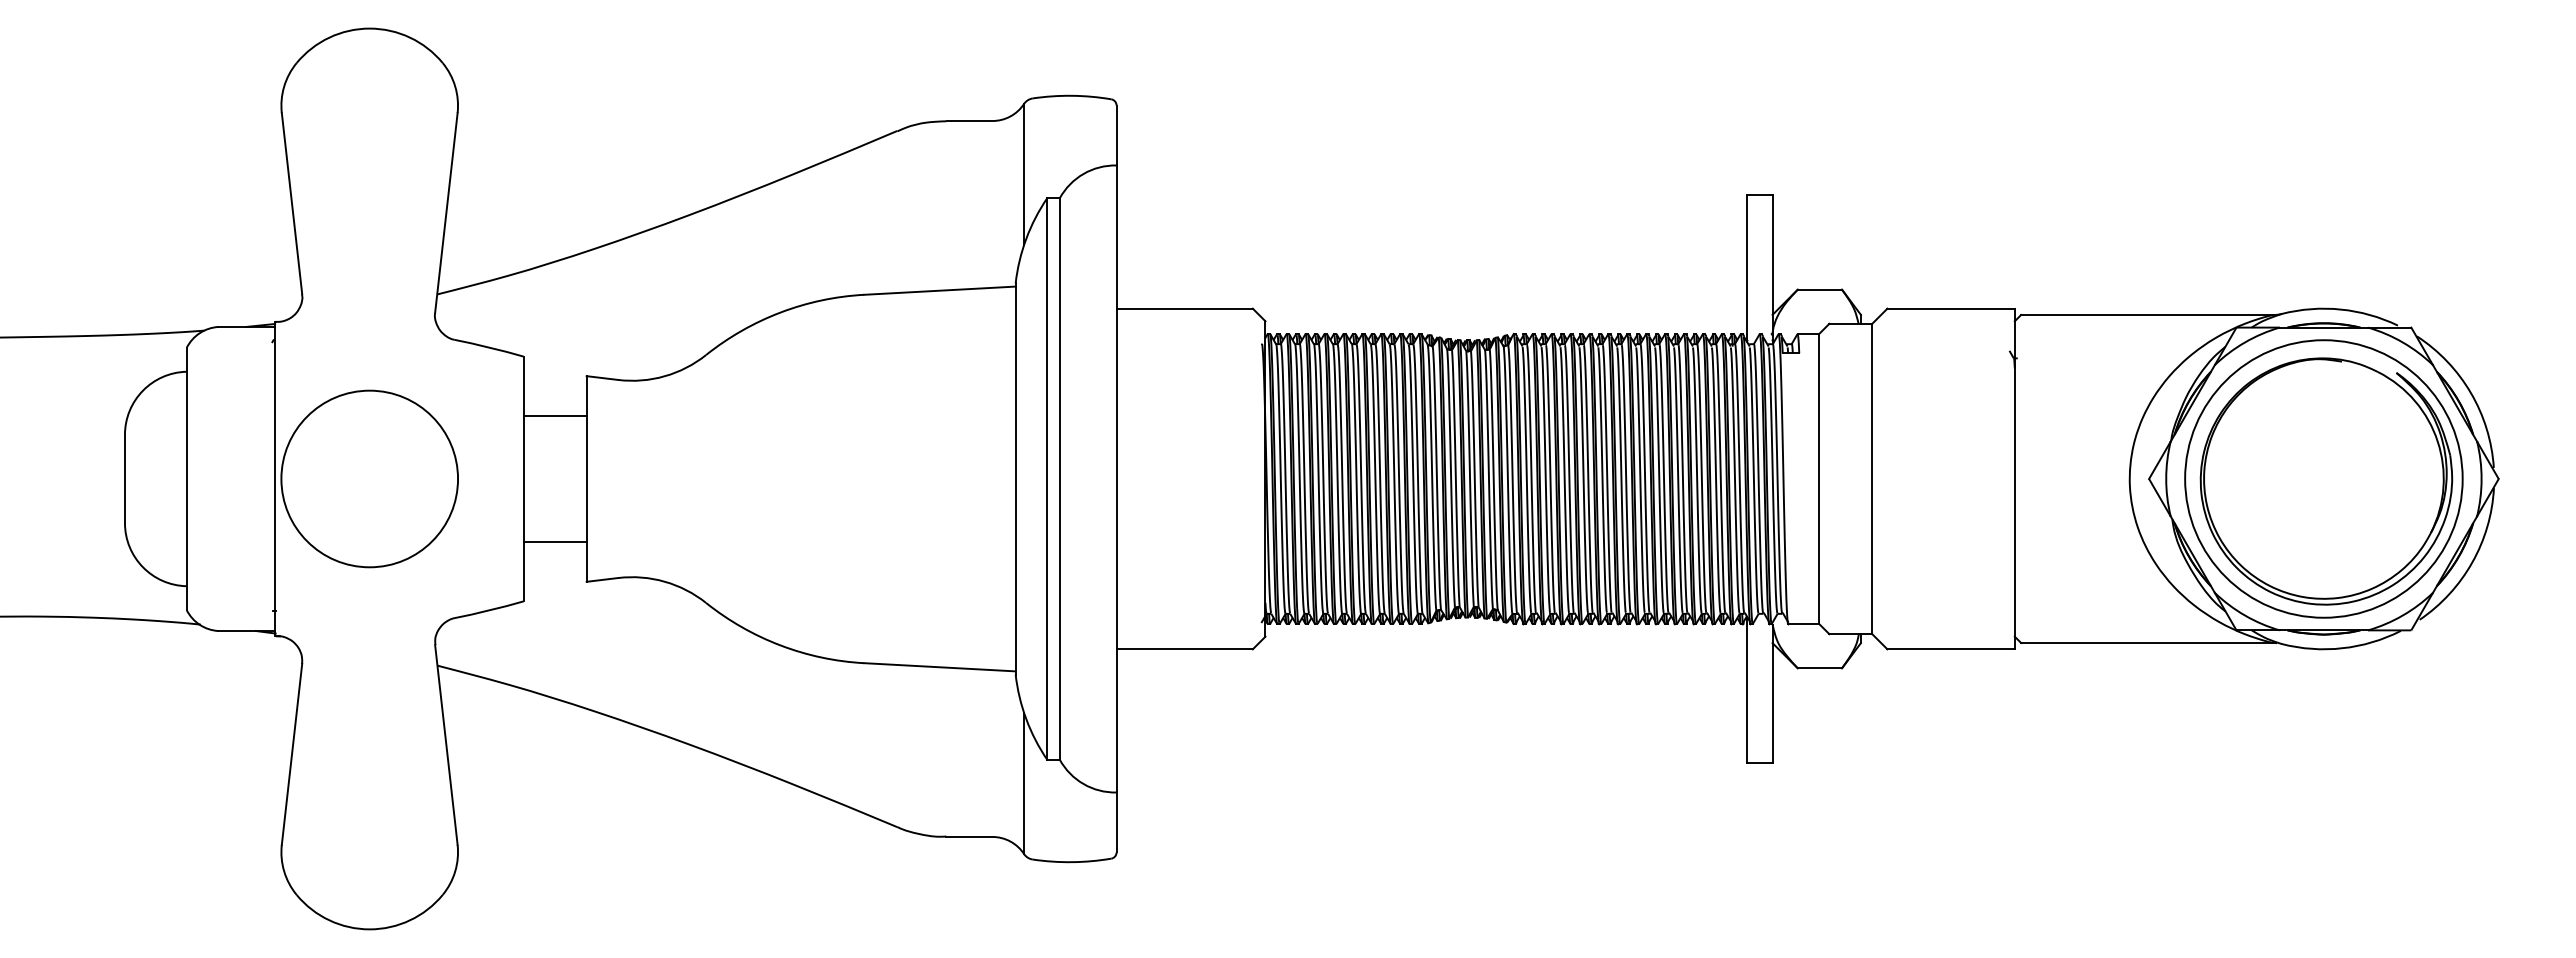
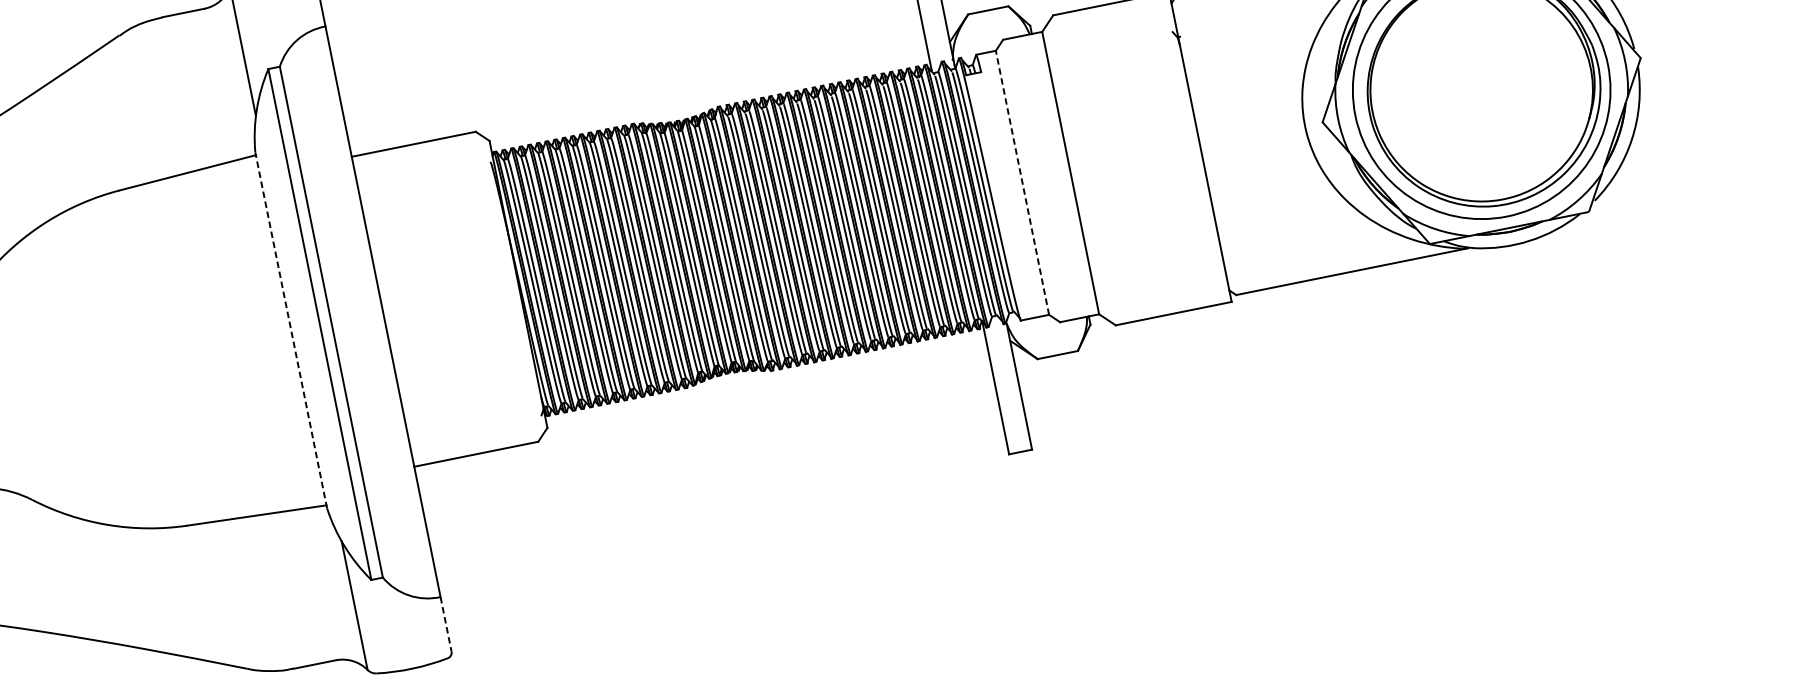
line: (1015, 478) -> (290, 329), solid -> dashed
line: (1819, 478) -> (1022, 182), solid -> dashed
line: (1116, 822) -> (445, 624), solid -> dashed

